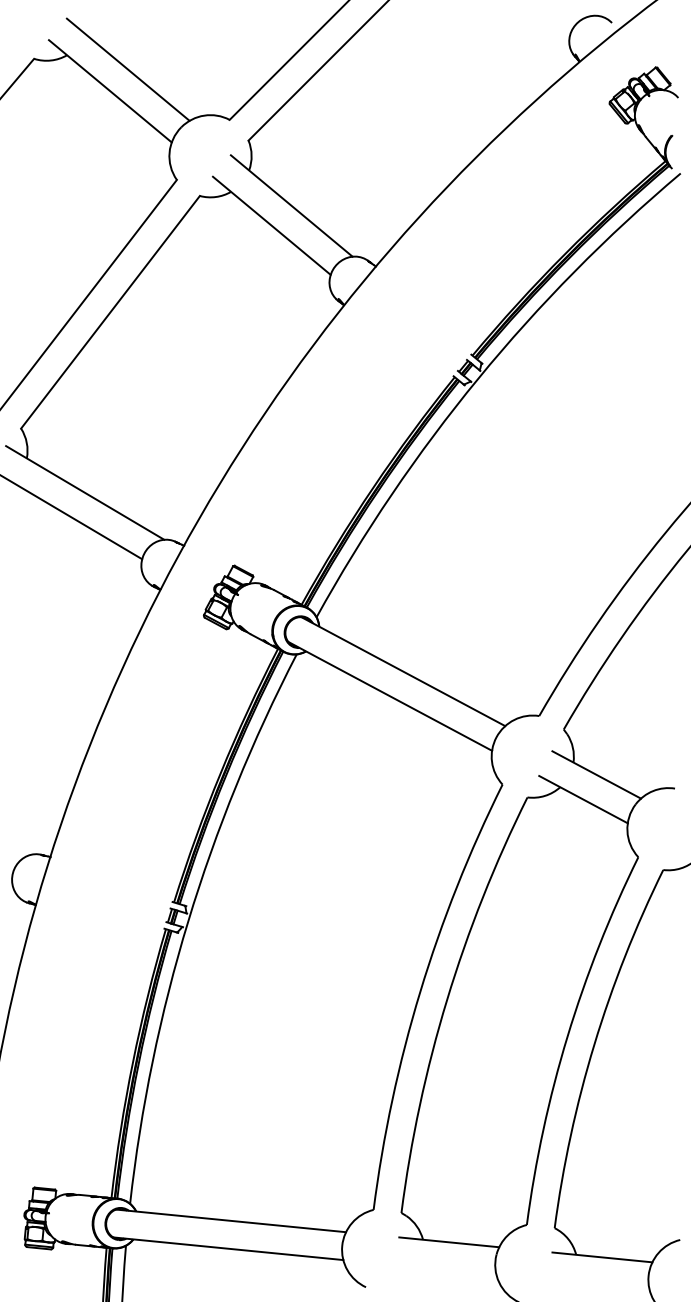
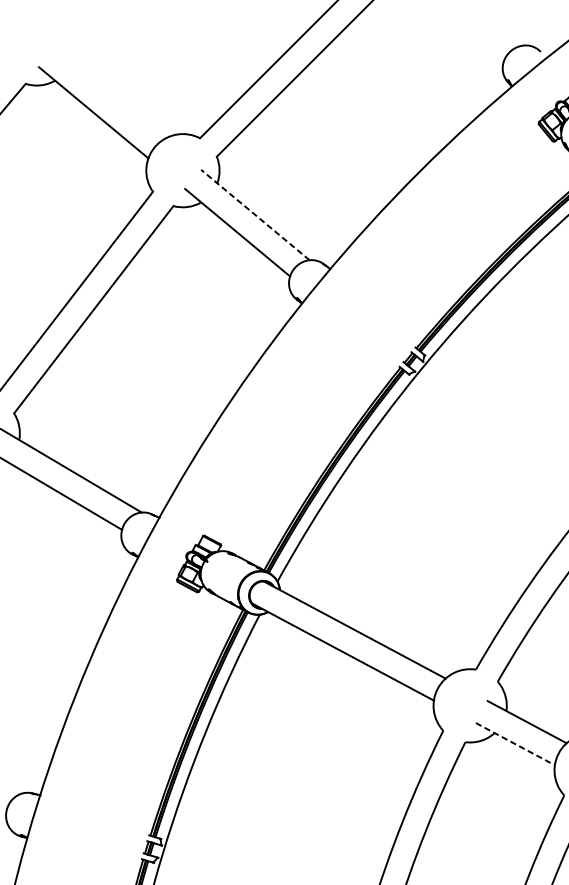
line: (127, 69) -> (108, 93), removed
line: (291, 205) -> (255, 214), solid -> dashed
line: (583, 799) -> (515, 744), solid -> dashed

